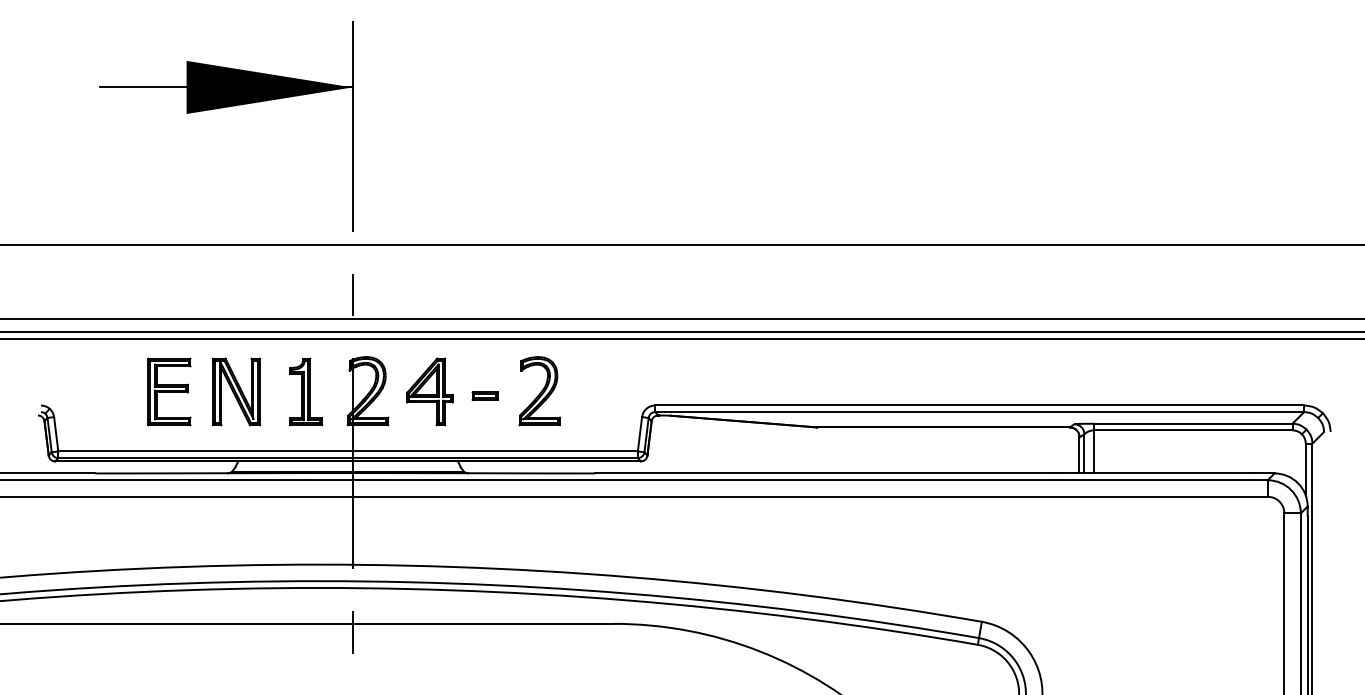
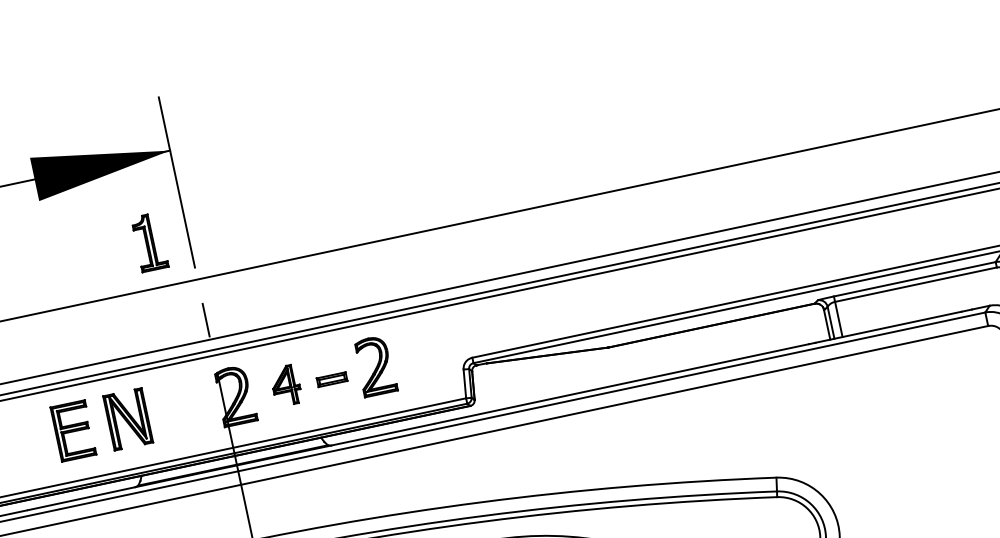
part: (306, 391) -> (150, 241), moved
part: (429, 391) -> (285, 385), size x0.7
part: (484, 395) -> (331, 379), size x1.4

